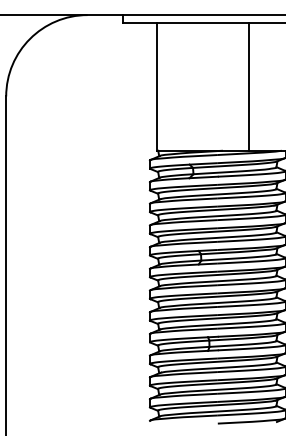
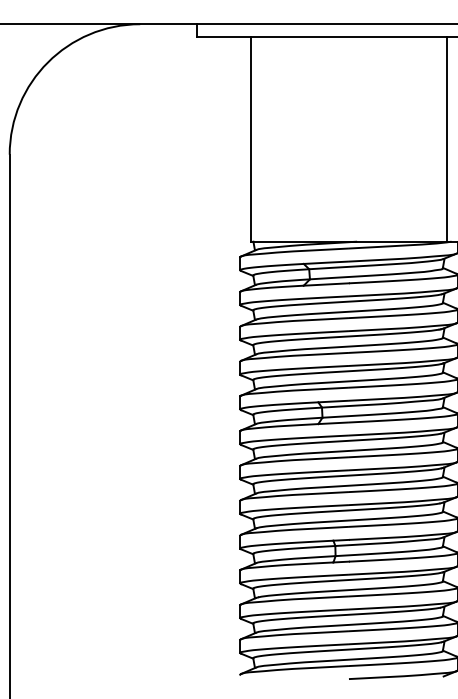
line: (248, 86) -> (446, 138), moved

